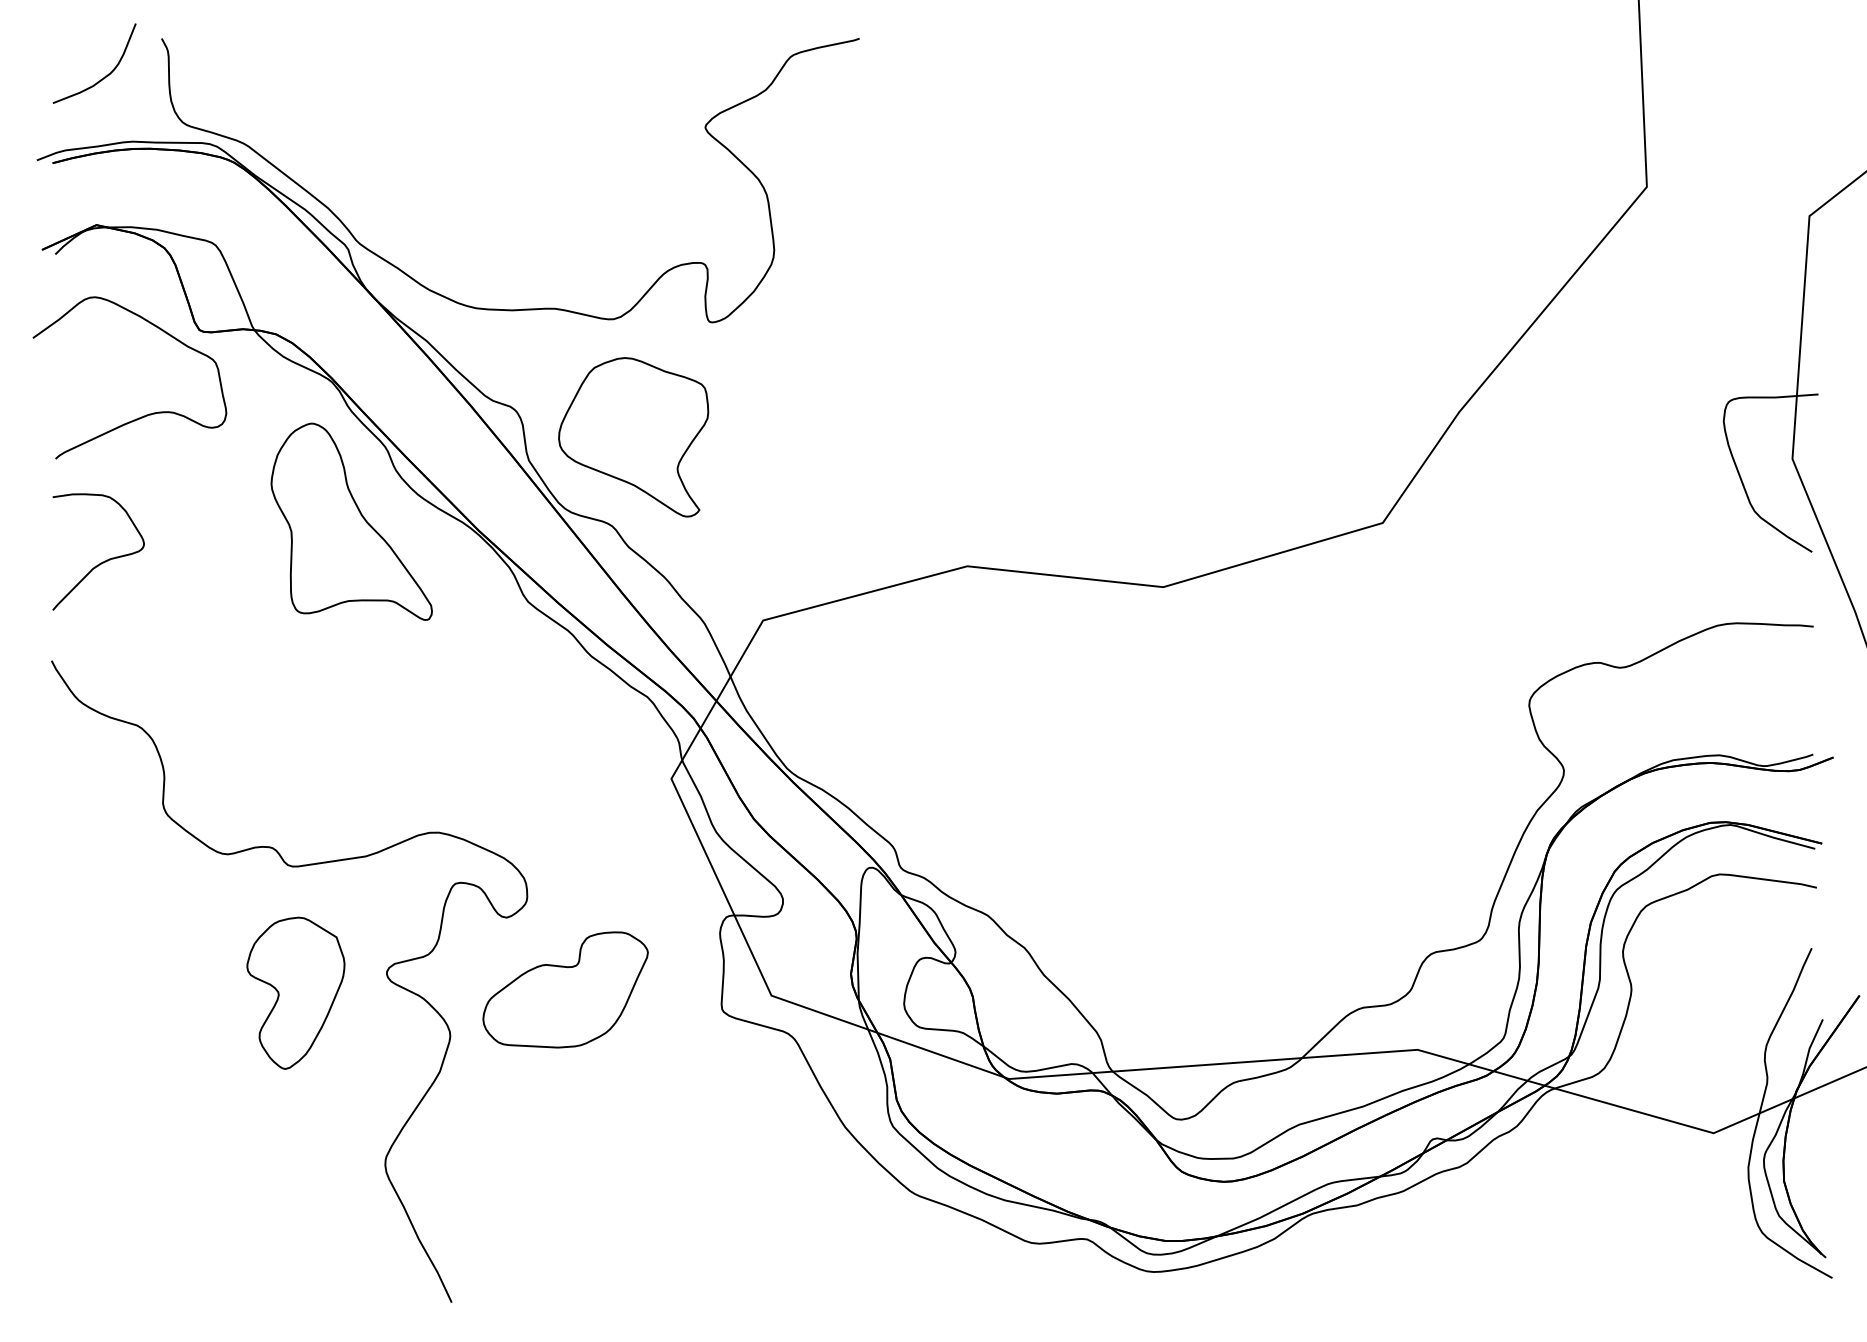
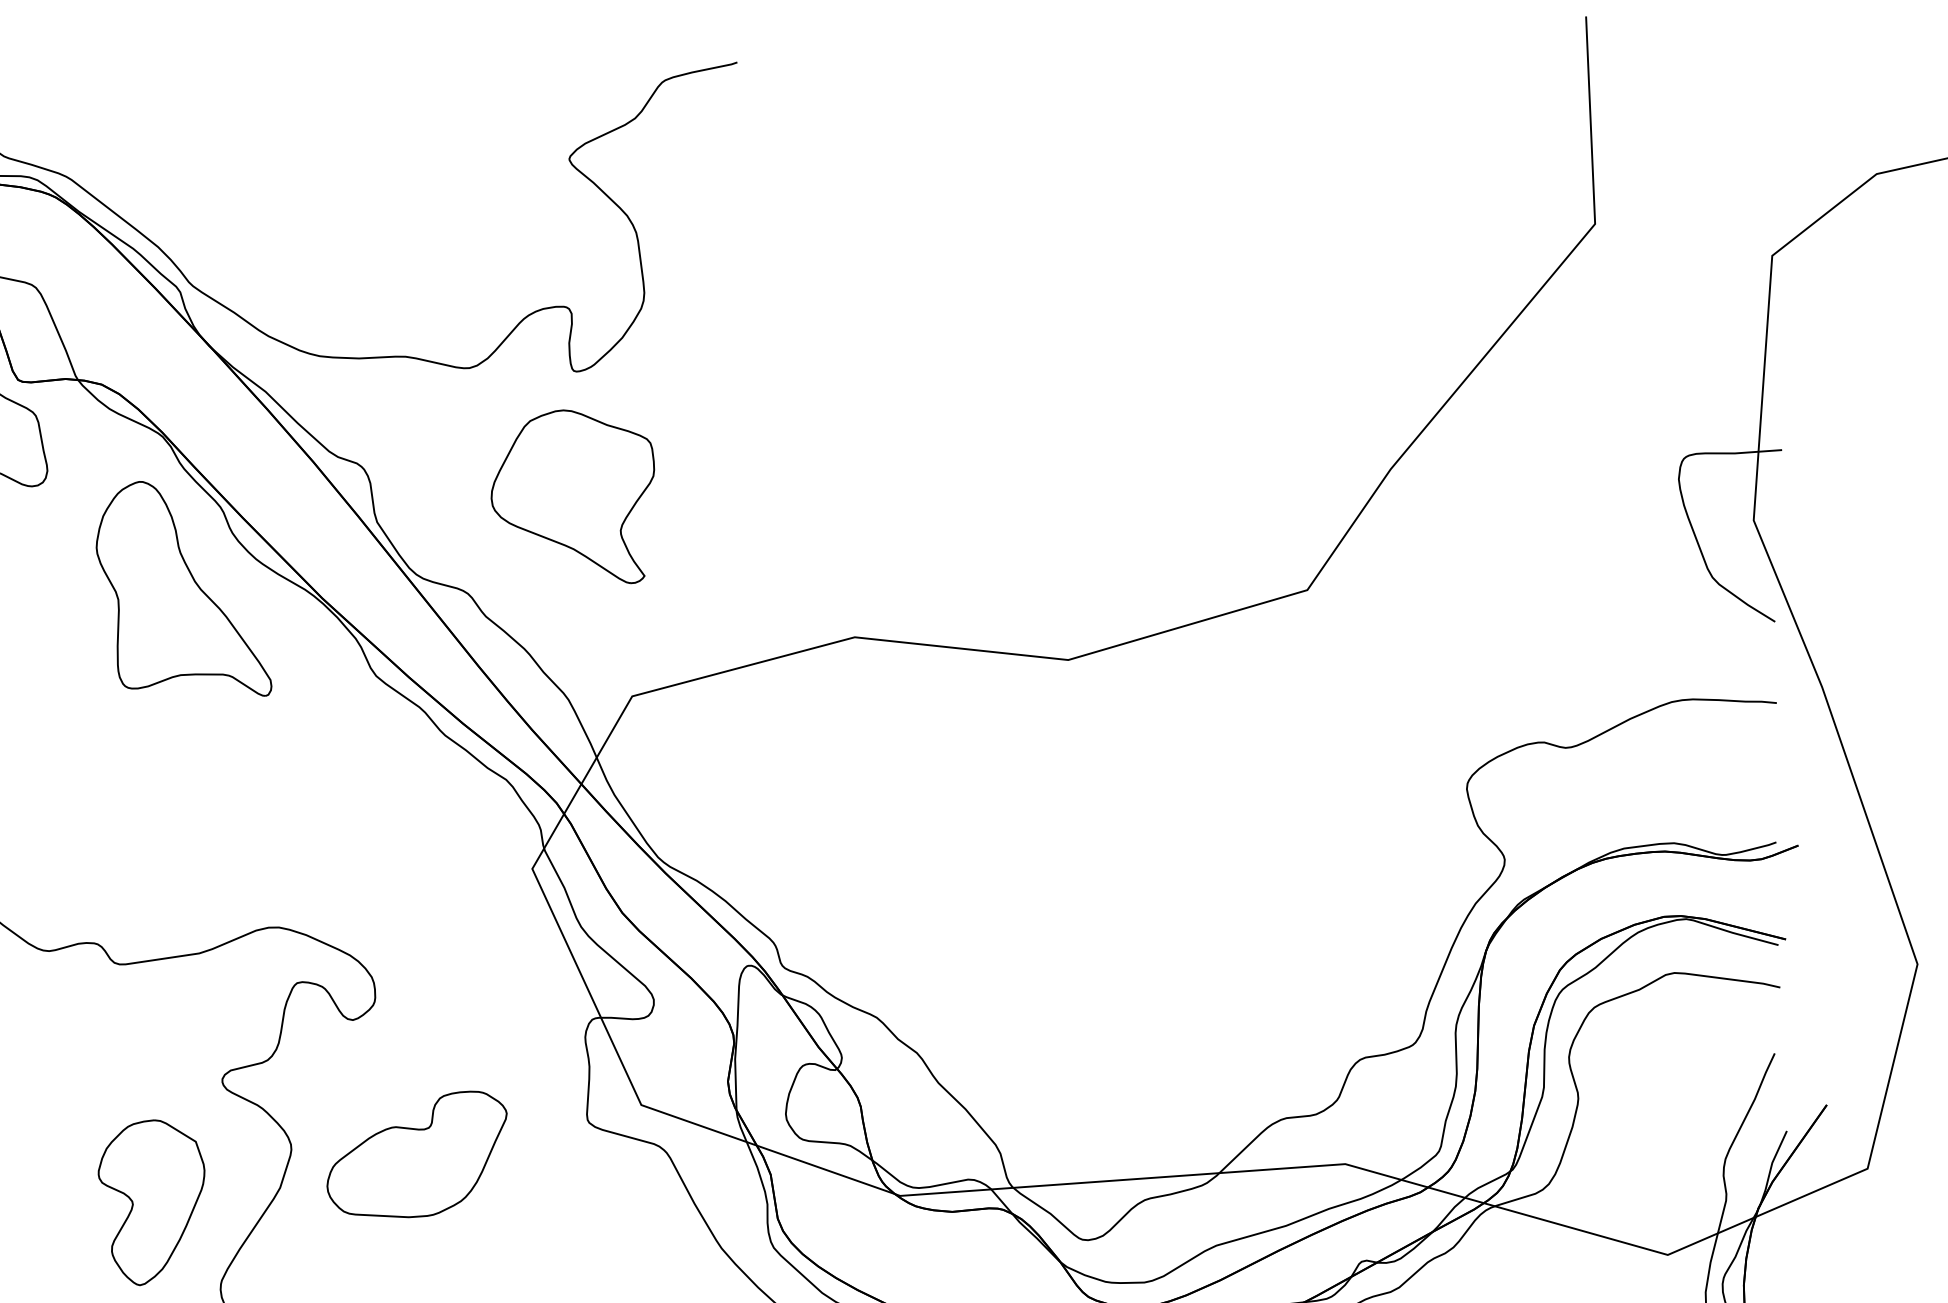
part: (633, 437) -> (572, 496), moved
part: (565, 989) -> (416, 1153), moved
part: (295, 992) -> (151, 1201), moved

